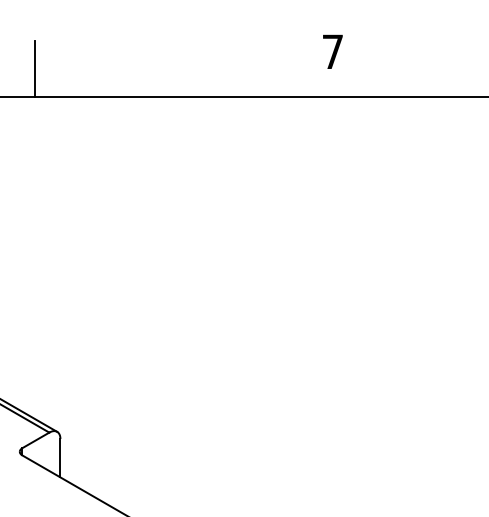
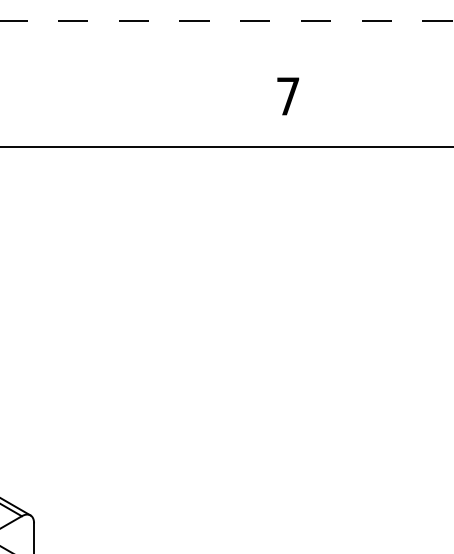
text: (332, 51) -> (287, 95), moved
line: (35, 68) -> (6, 114), removed

